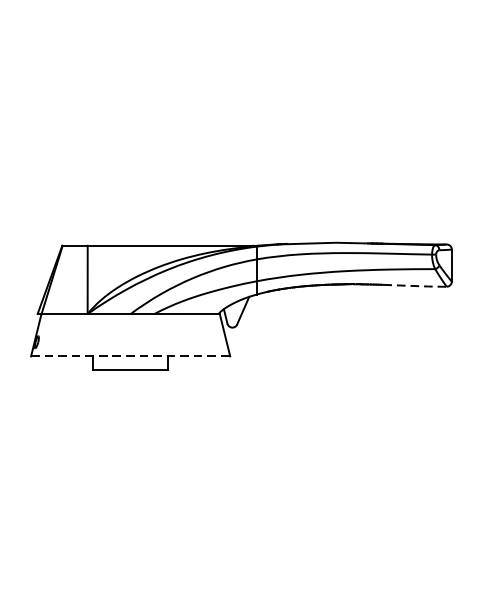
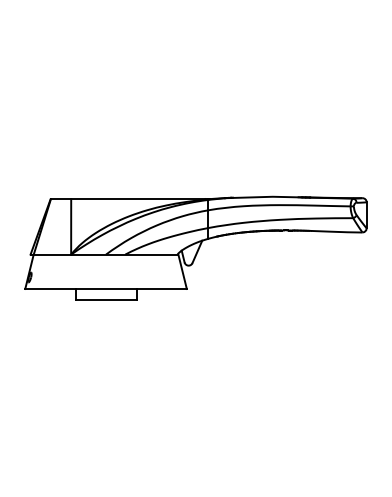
line: (414, 285) -> (336, 231), dashed -> solid
line: (131, 355) -> (106, 288), dashed -> solid

